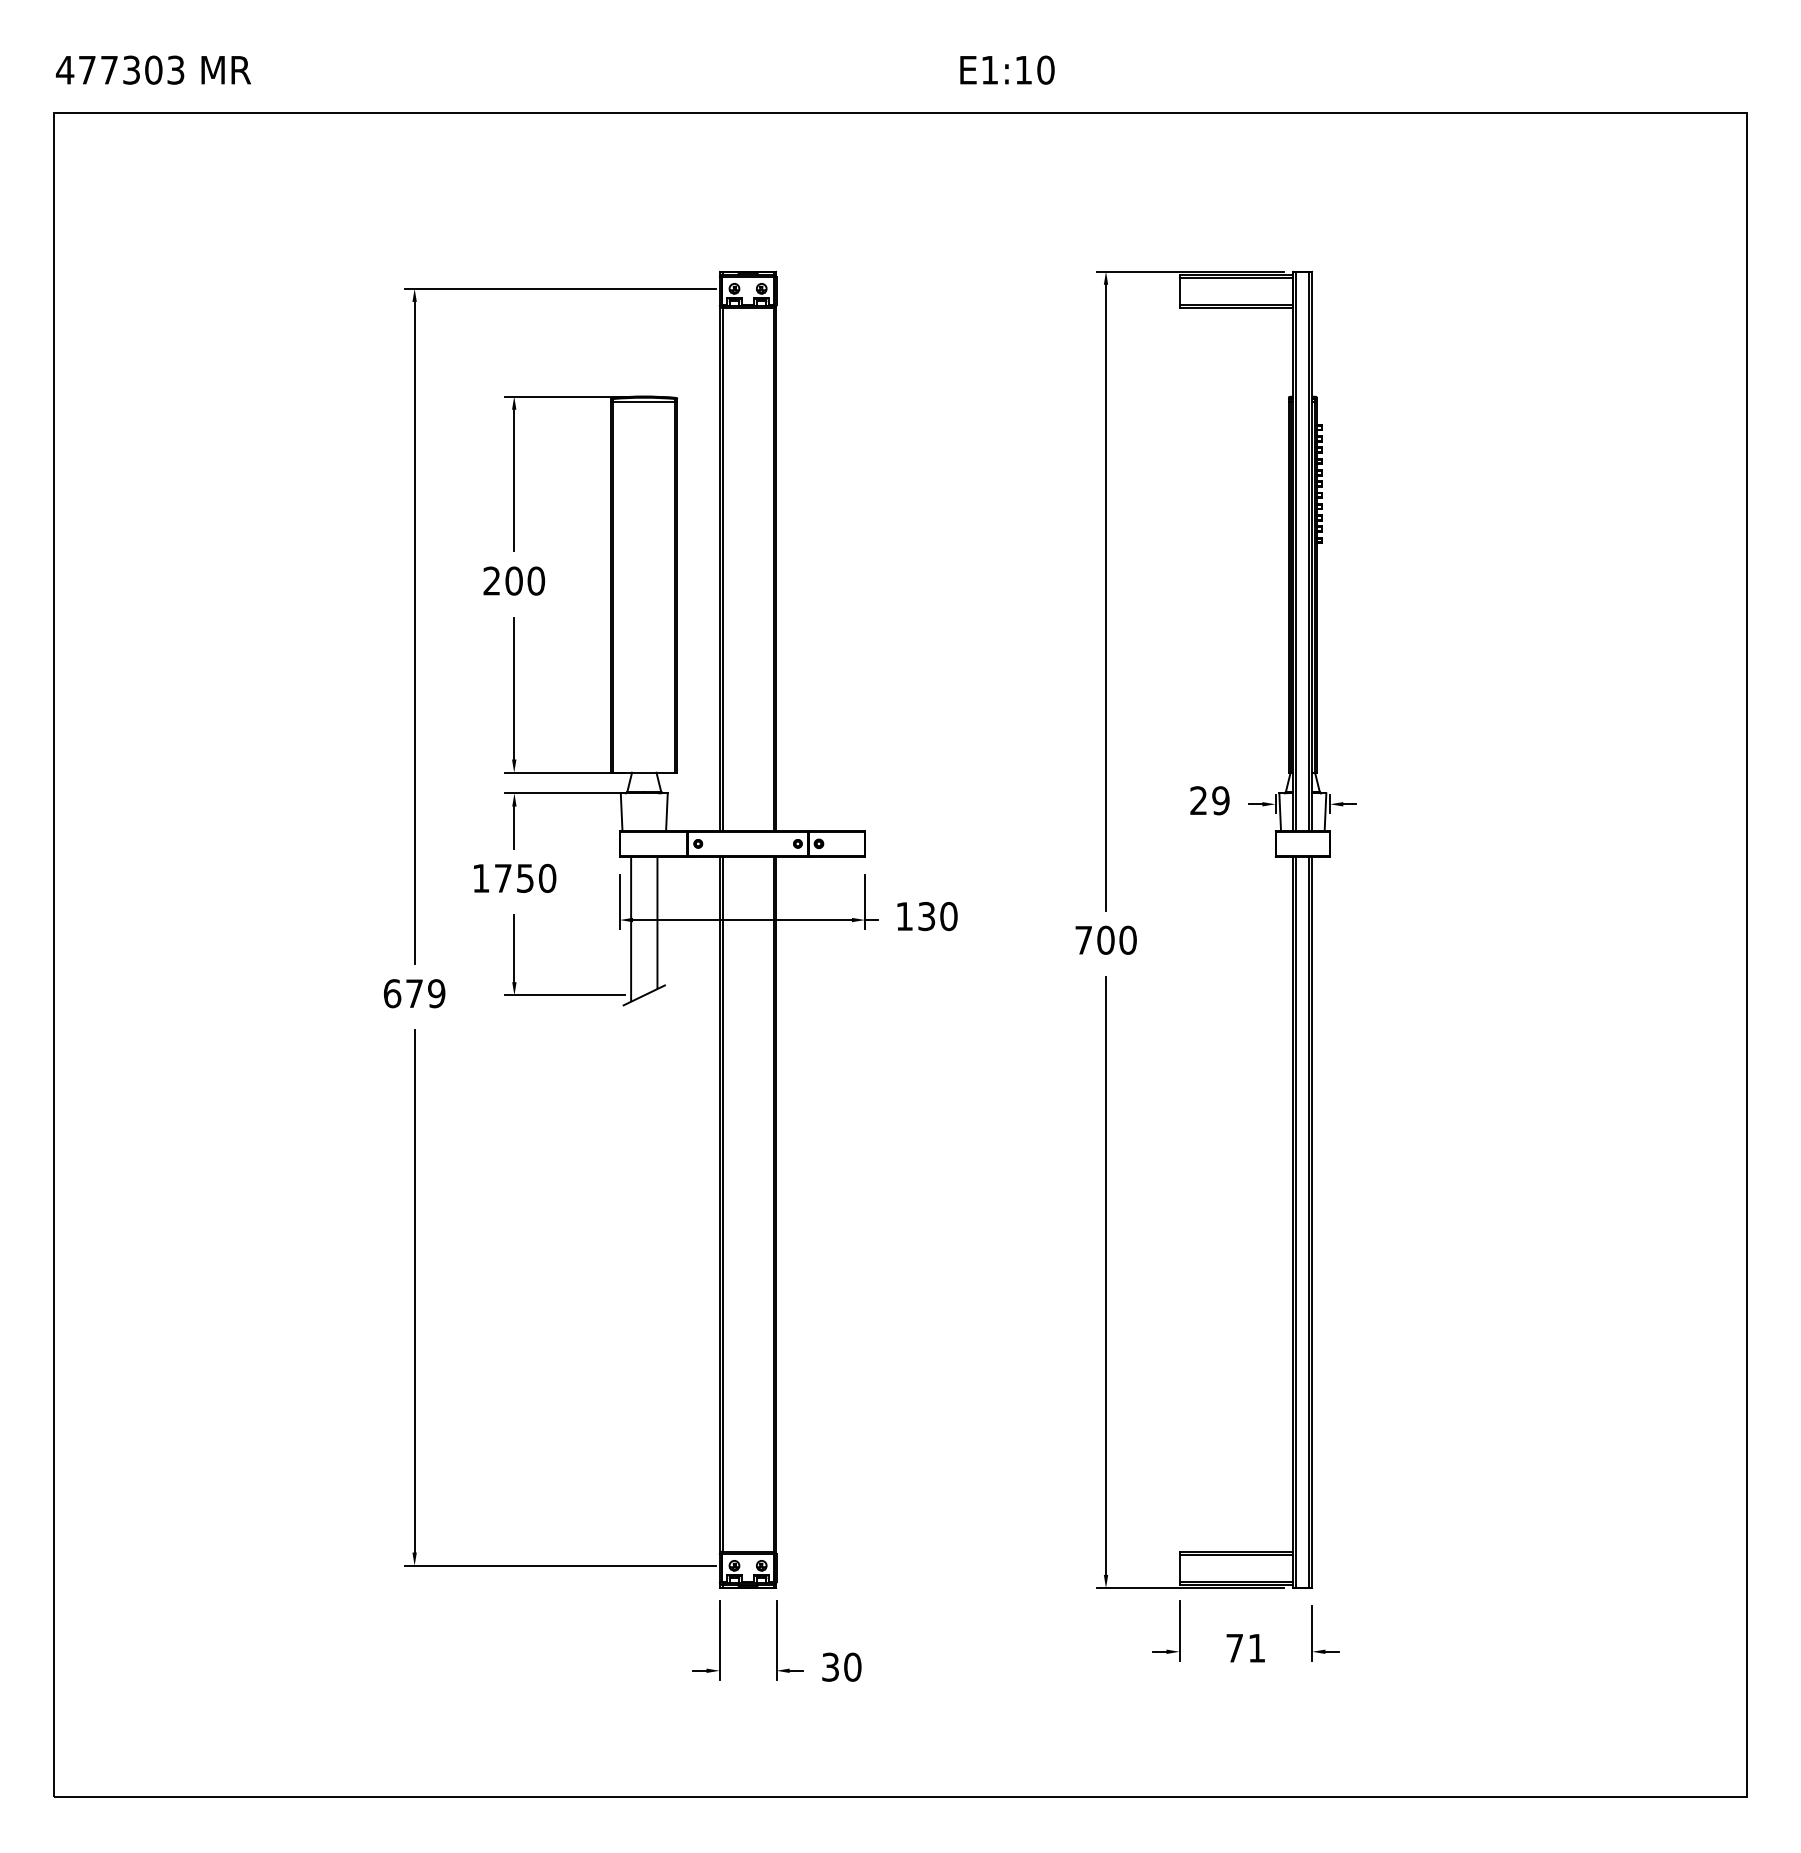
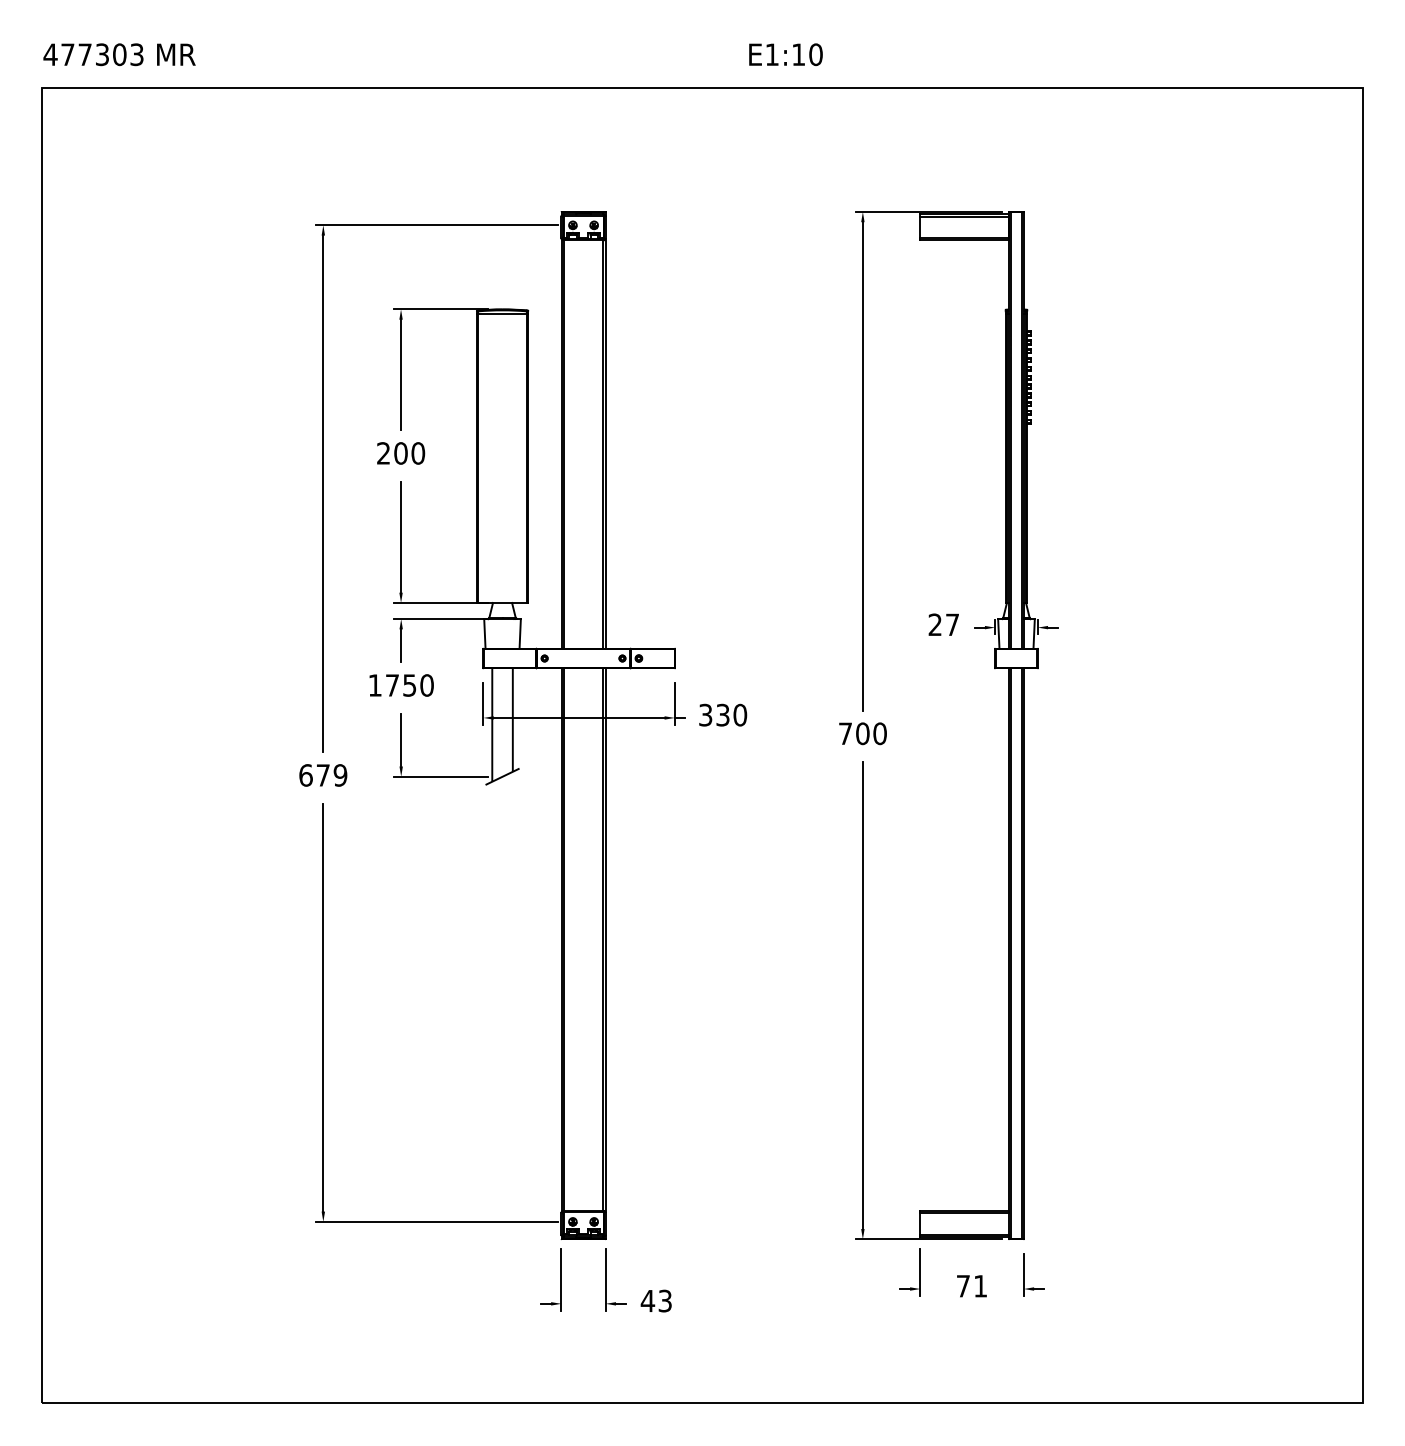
text: (1220, 800) -> (952, 624), 29 -> 27
text: (904, 916) -> (705, 715), 130 -> 330
text: (841, 1666) -> (656, 1300), 30 -> 43

